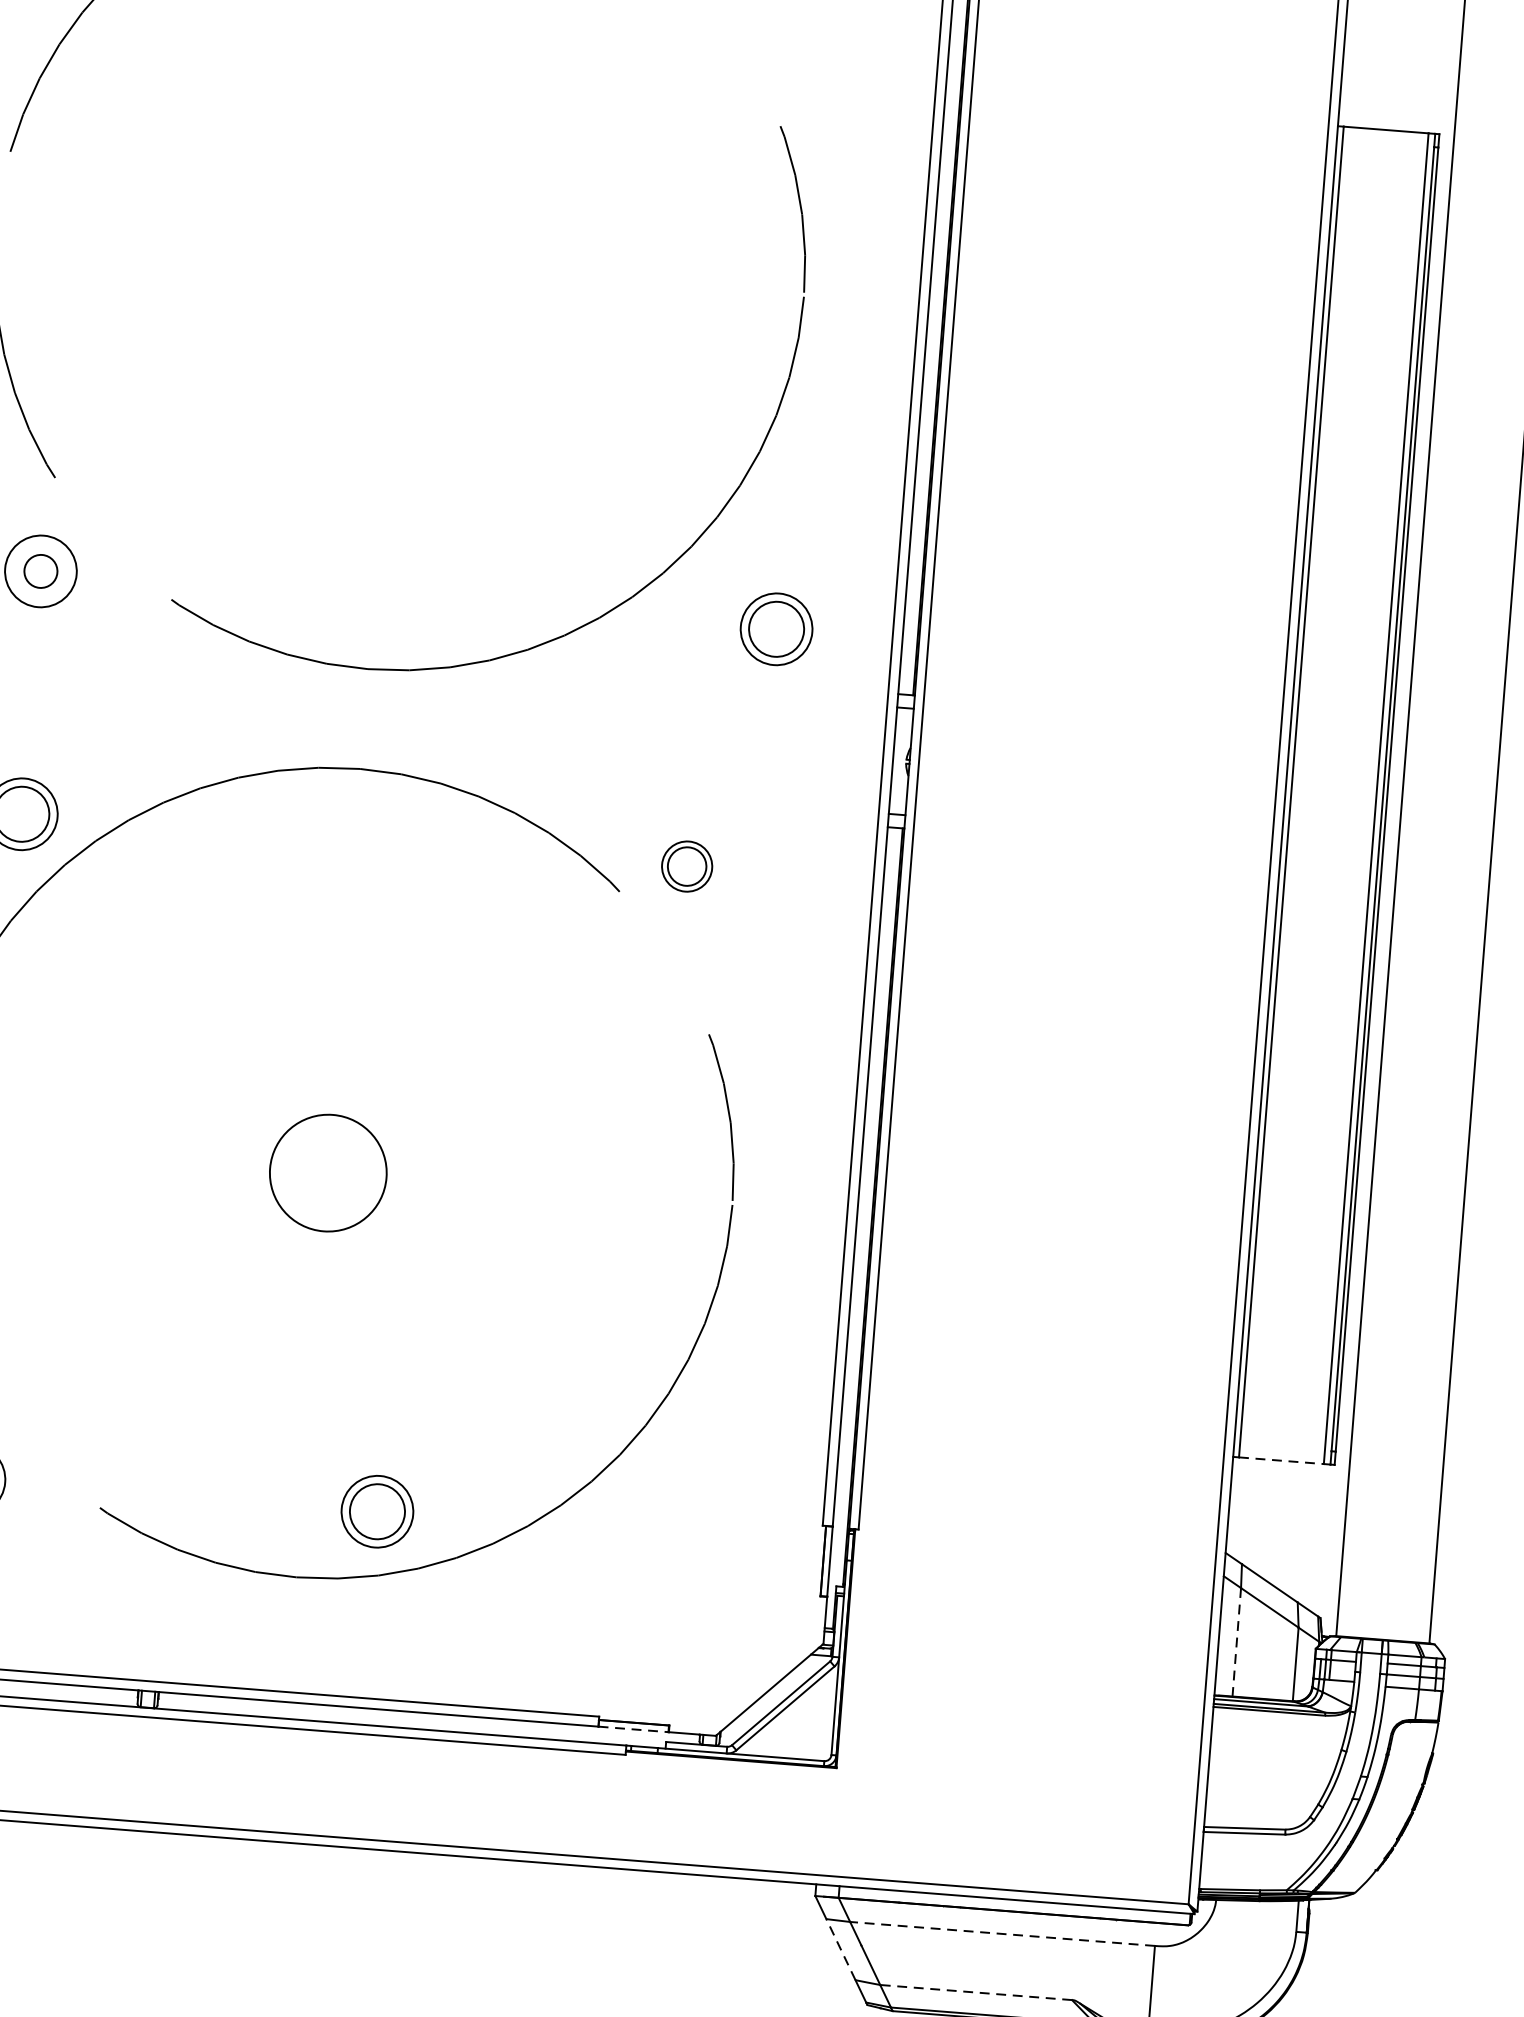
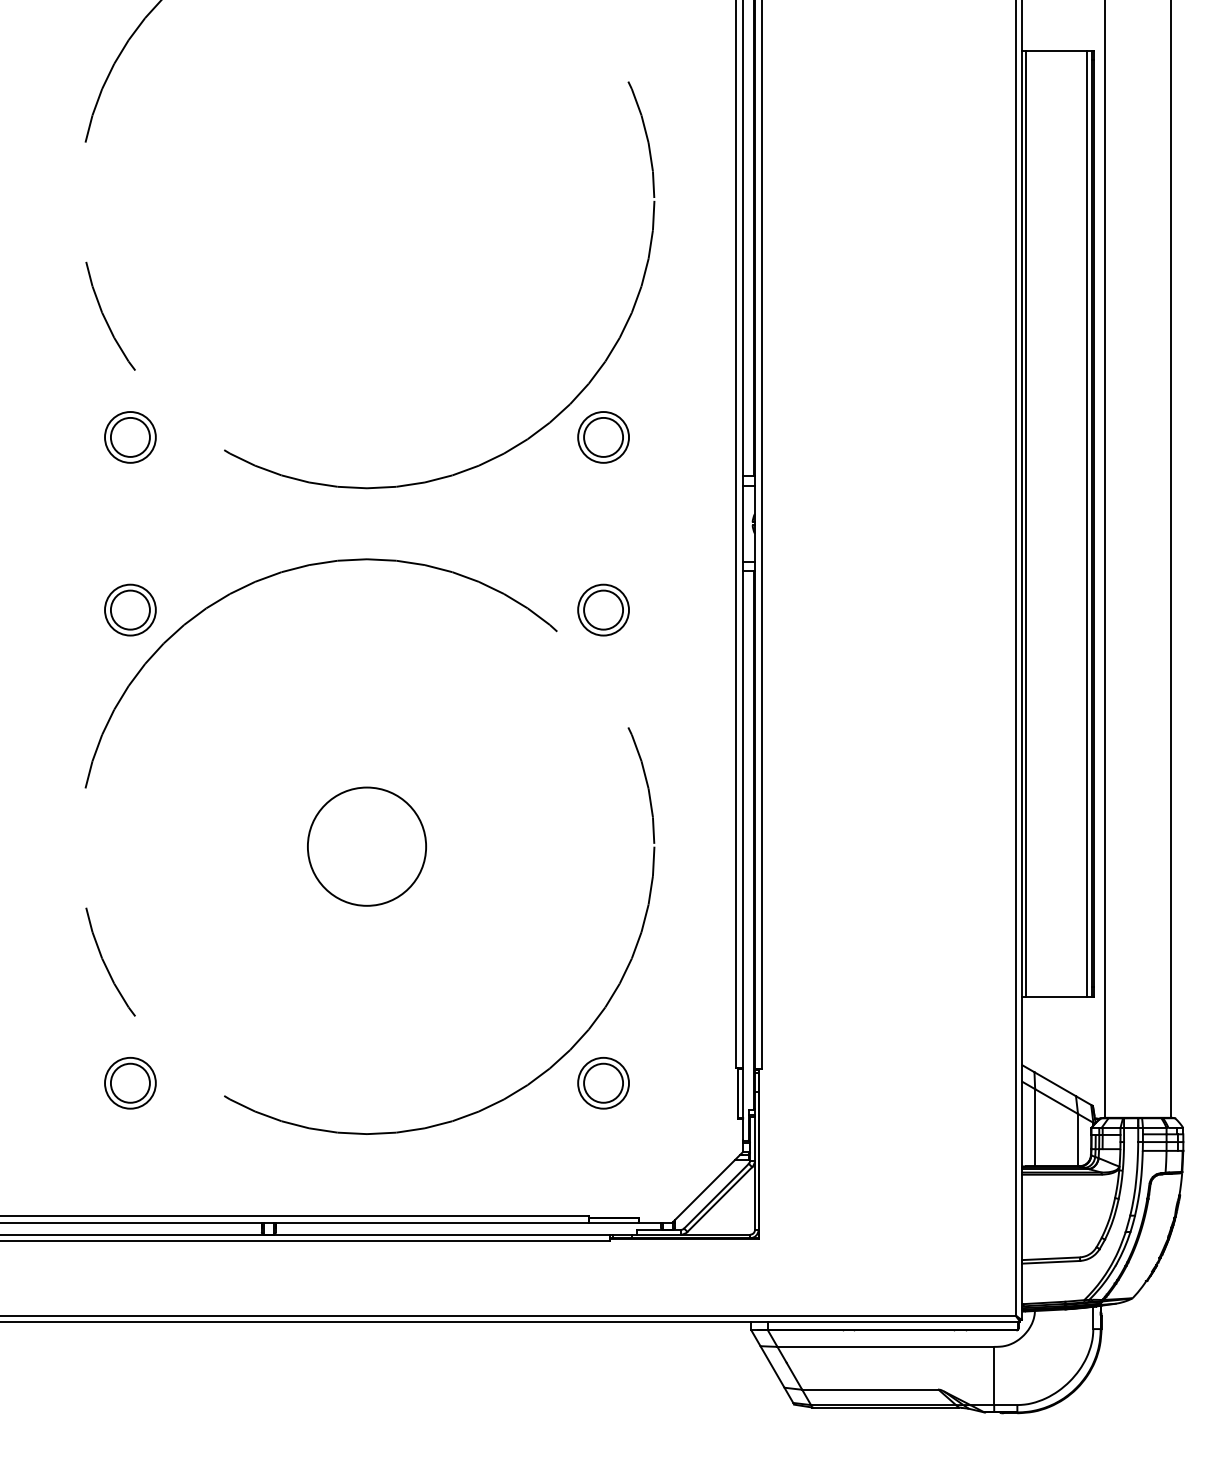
circle: (39, 570) -> (129, 436), size x1.67
part: (776, 629) -> (603, 437), moved
part: (687, 865) -> (603, 609), size x1.43
circle: (327, 1172) -> (366, 846), size x1.43
line: (1282, 1460) -> (1057, 996), dashed -> solid
part: (377, 1512) -> (603, 1083), moved
line: (1237, 1642) -> (1035, 1127), dashed -> solid
line: (633, 1728) -> (613, 1222), dashed -> solid
line: (1002, 1933) -> (885, 1346), dashed -> solid
line: (841, 1948) -> (772, 1366), dashed -> solid
line: (974, 1992) -> (869, 1389), dashed -> solid

